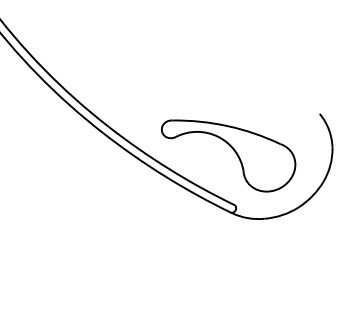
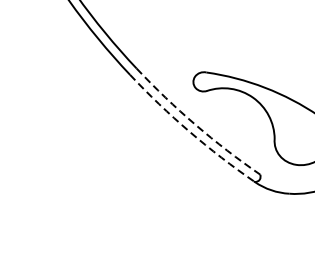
arc: (169, 169) -> (195, 124), solid -> dashed
arc: (165, 176) -> (189, 131), solid -> dashed

